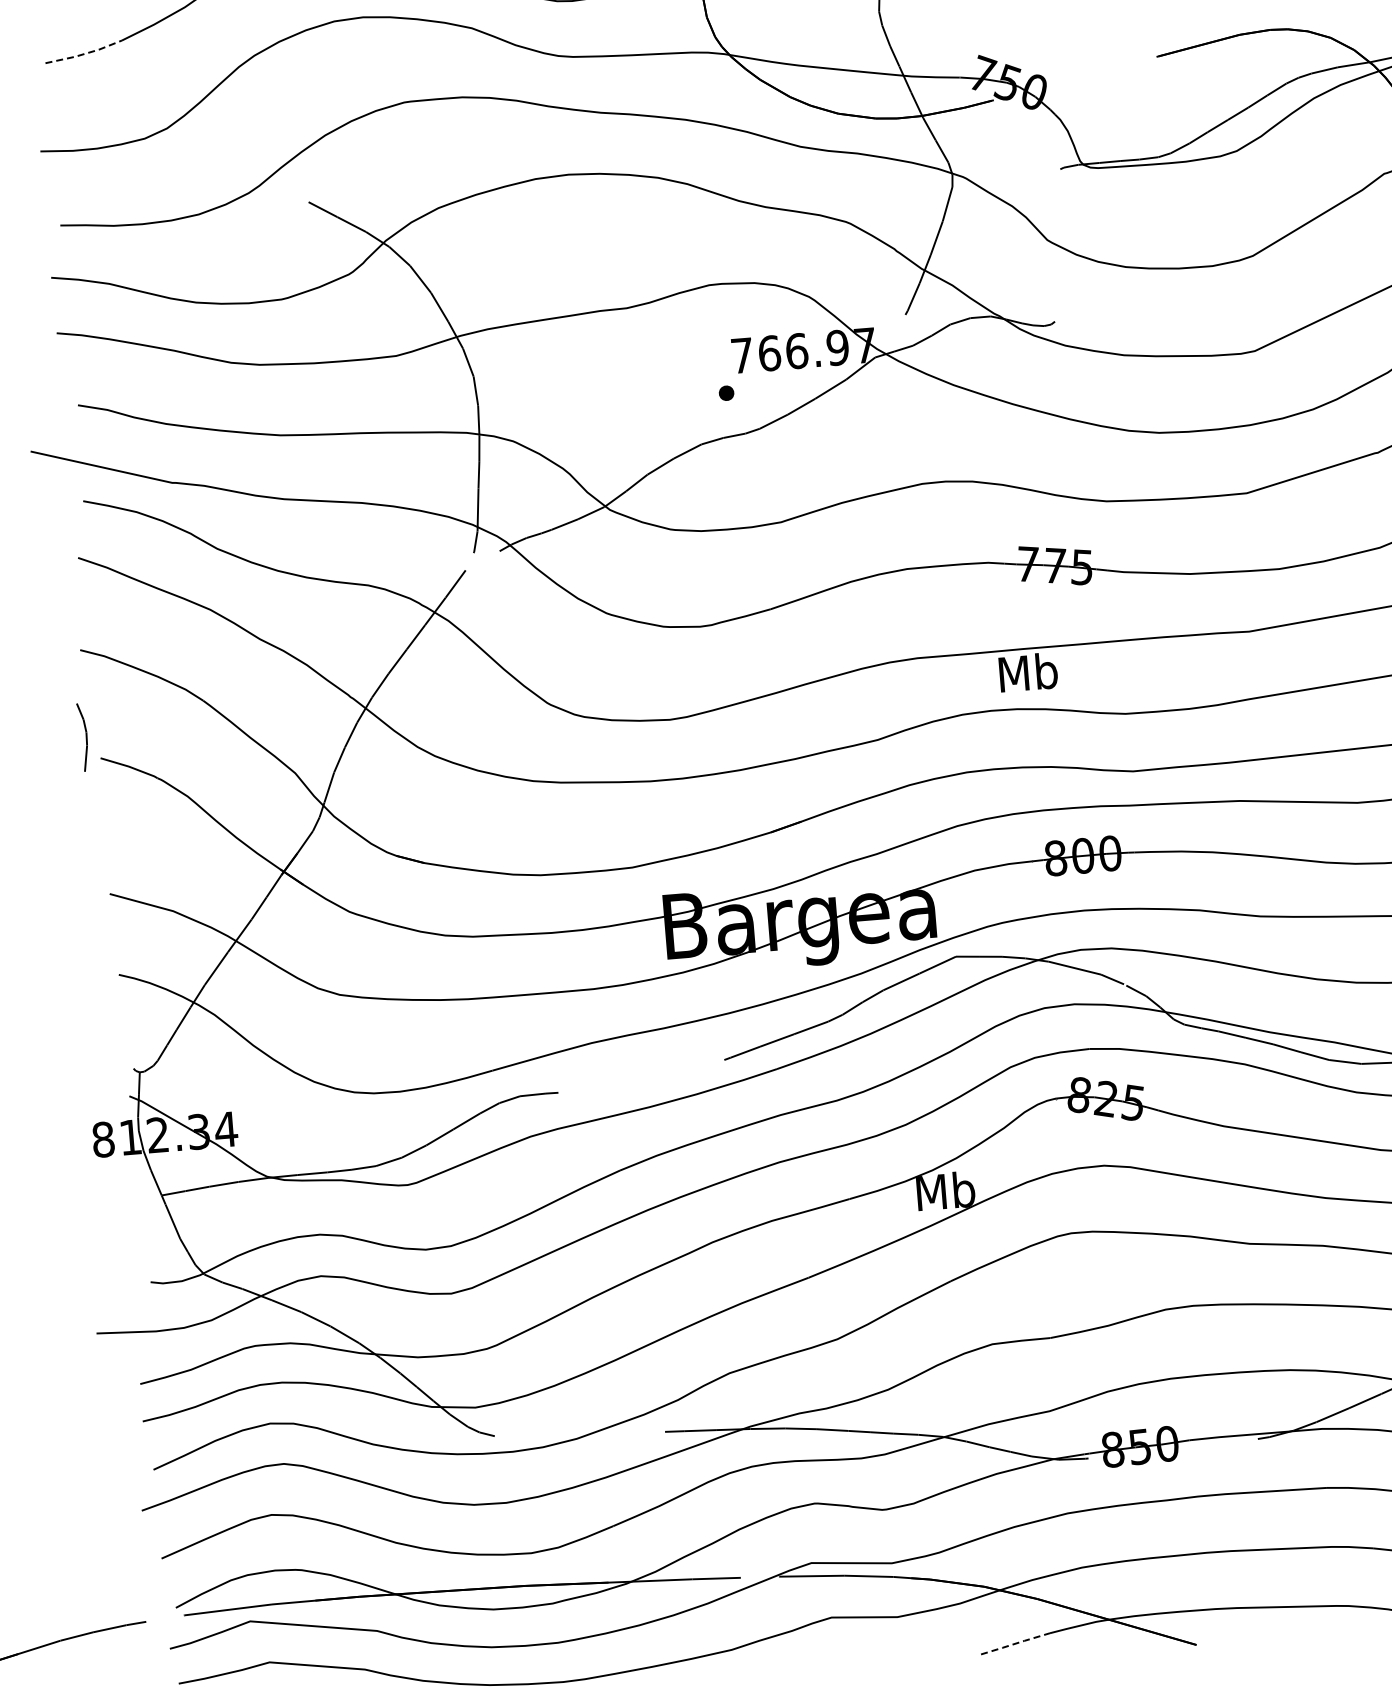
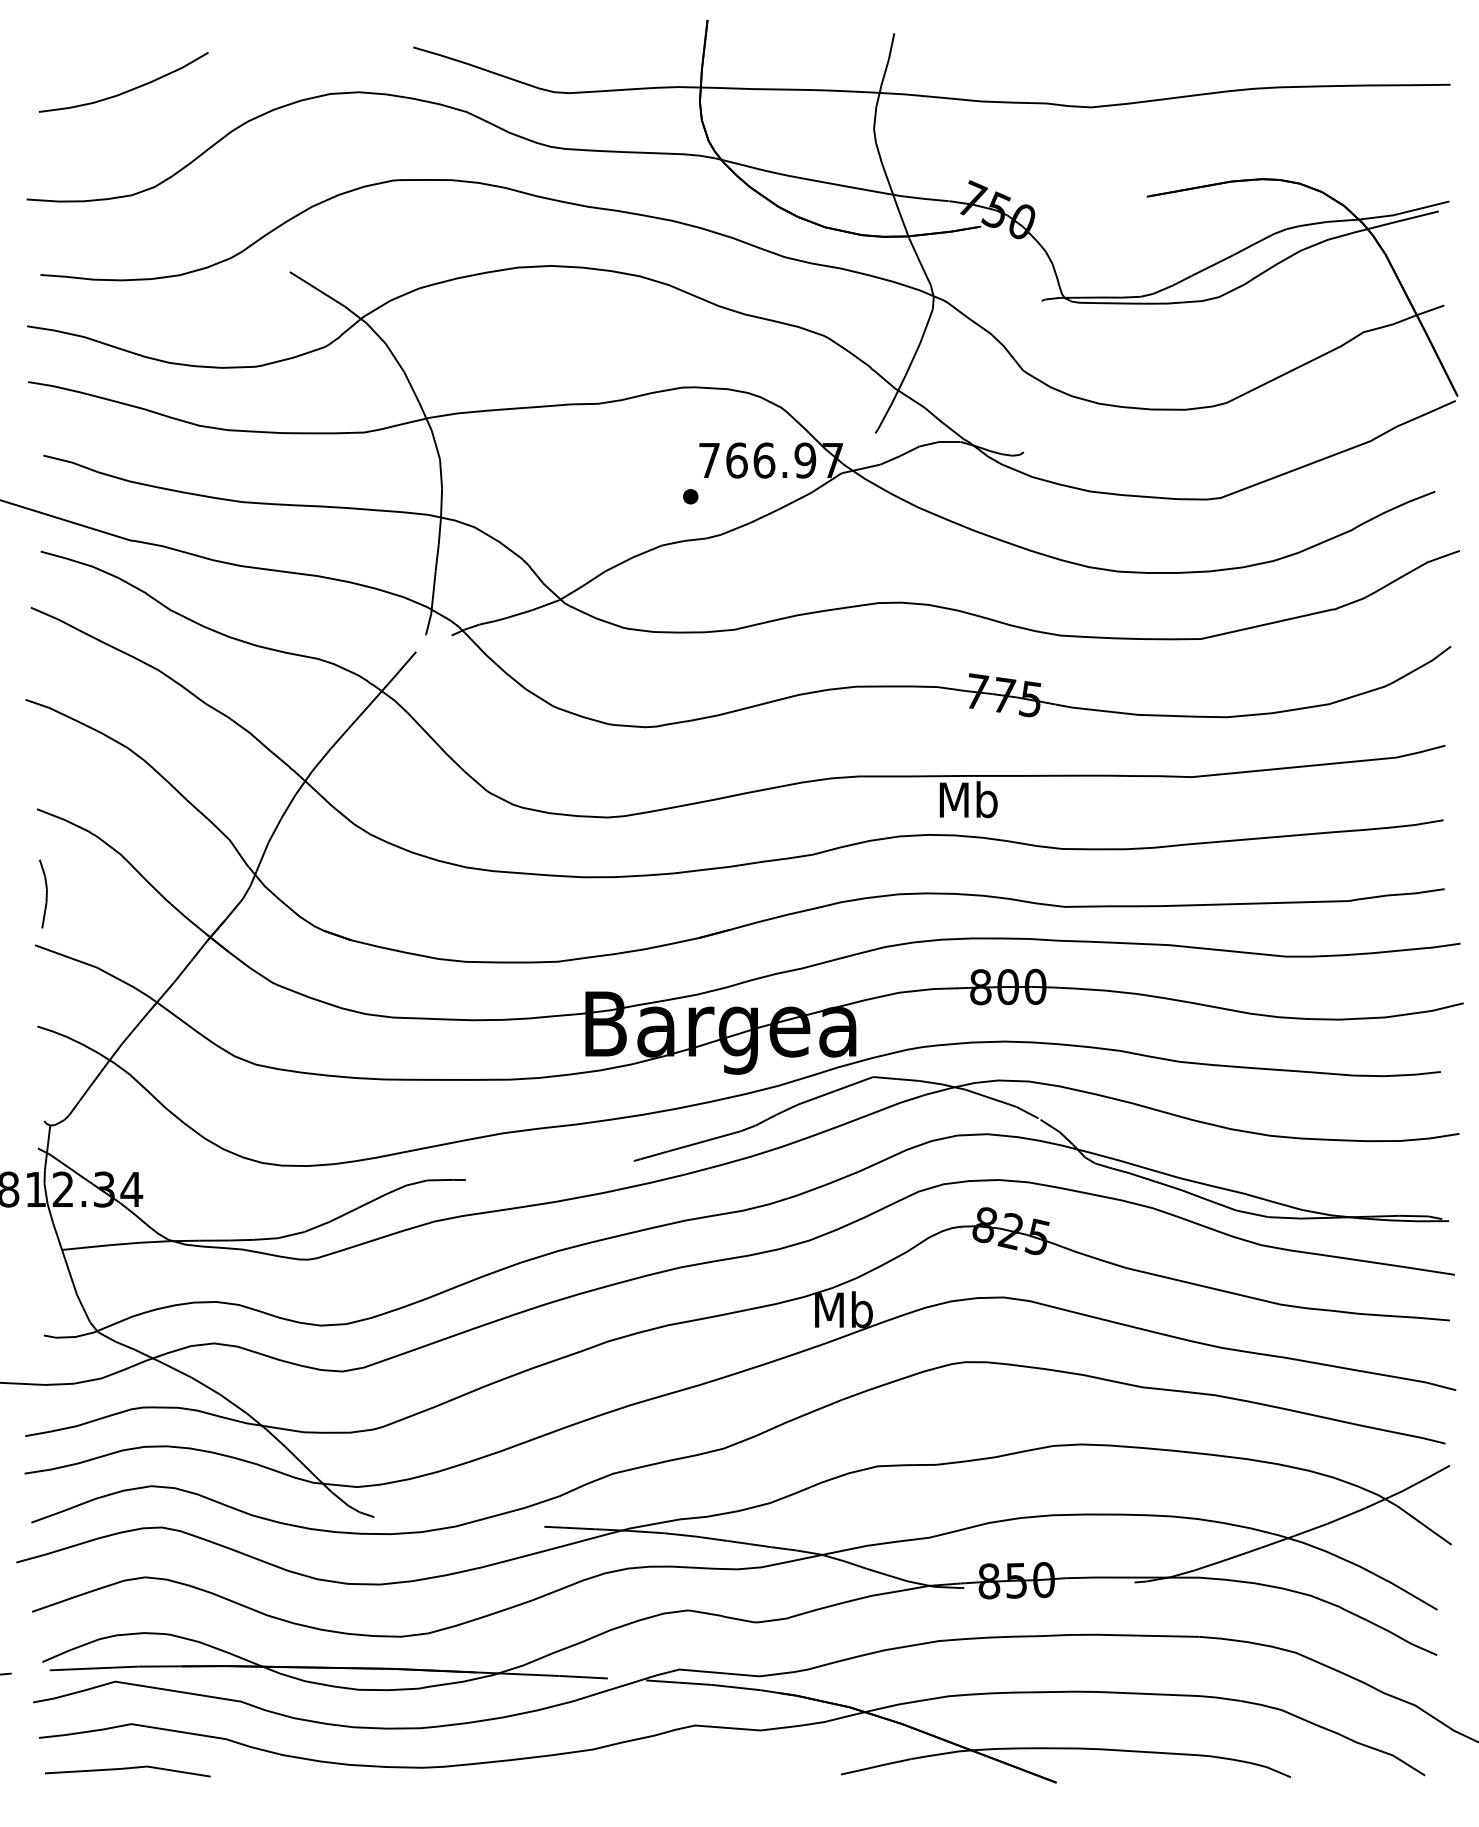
line: (84, 53) -> (78, 105), dashed -> solid
line: (85, 736) -> (45, 893), moved
line: (1015, 1643) -> (876, 1766), dashed -> solid

